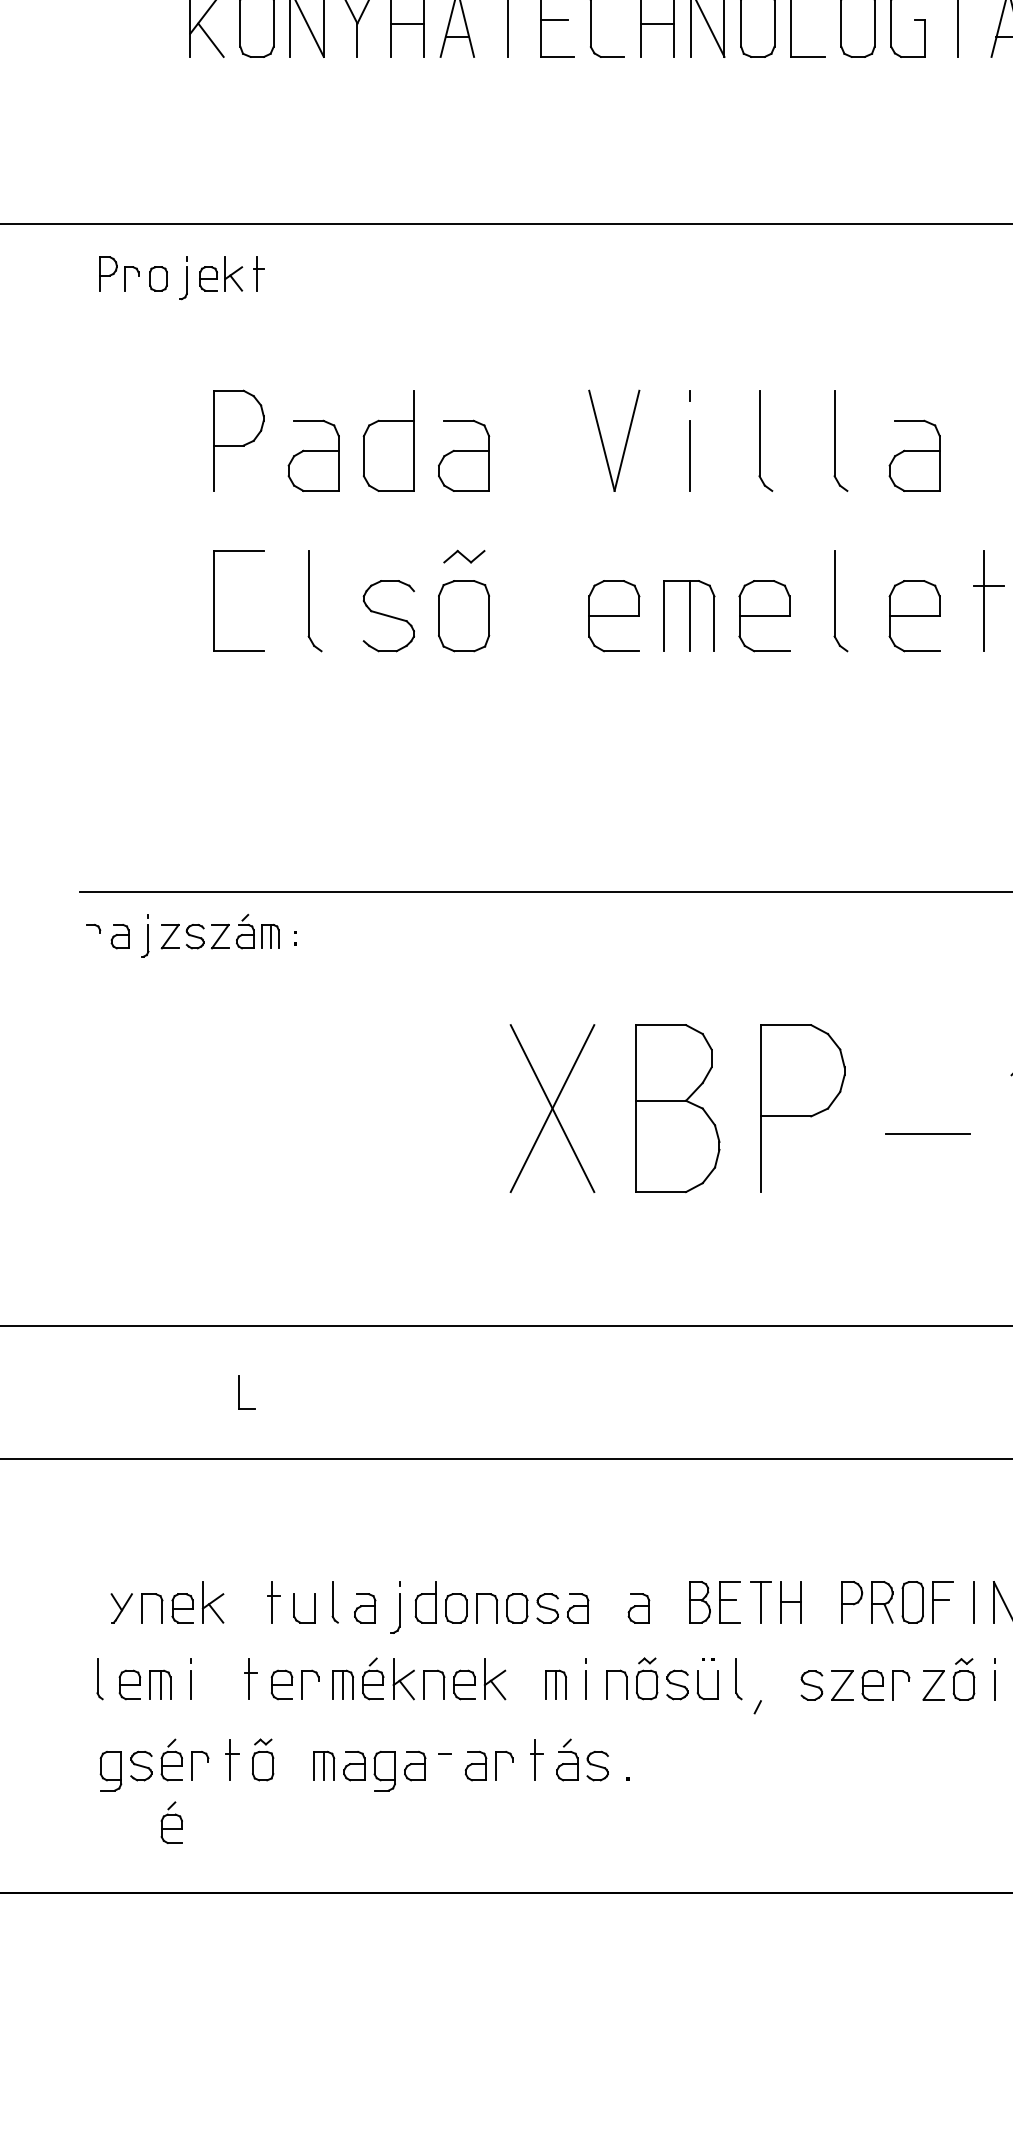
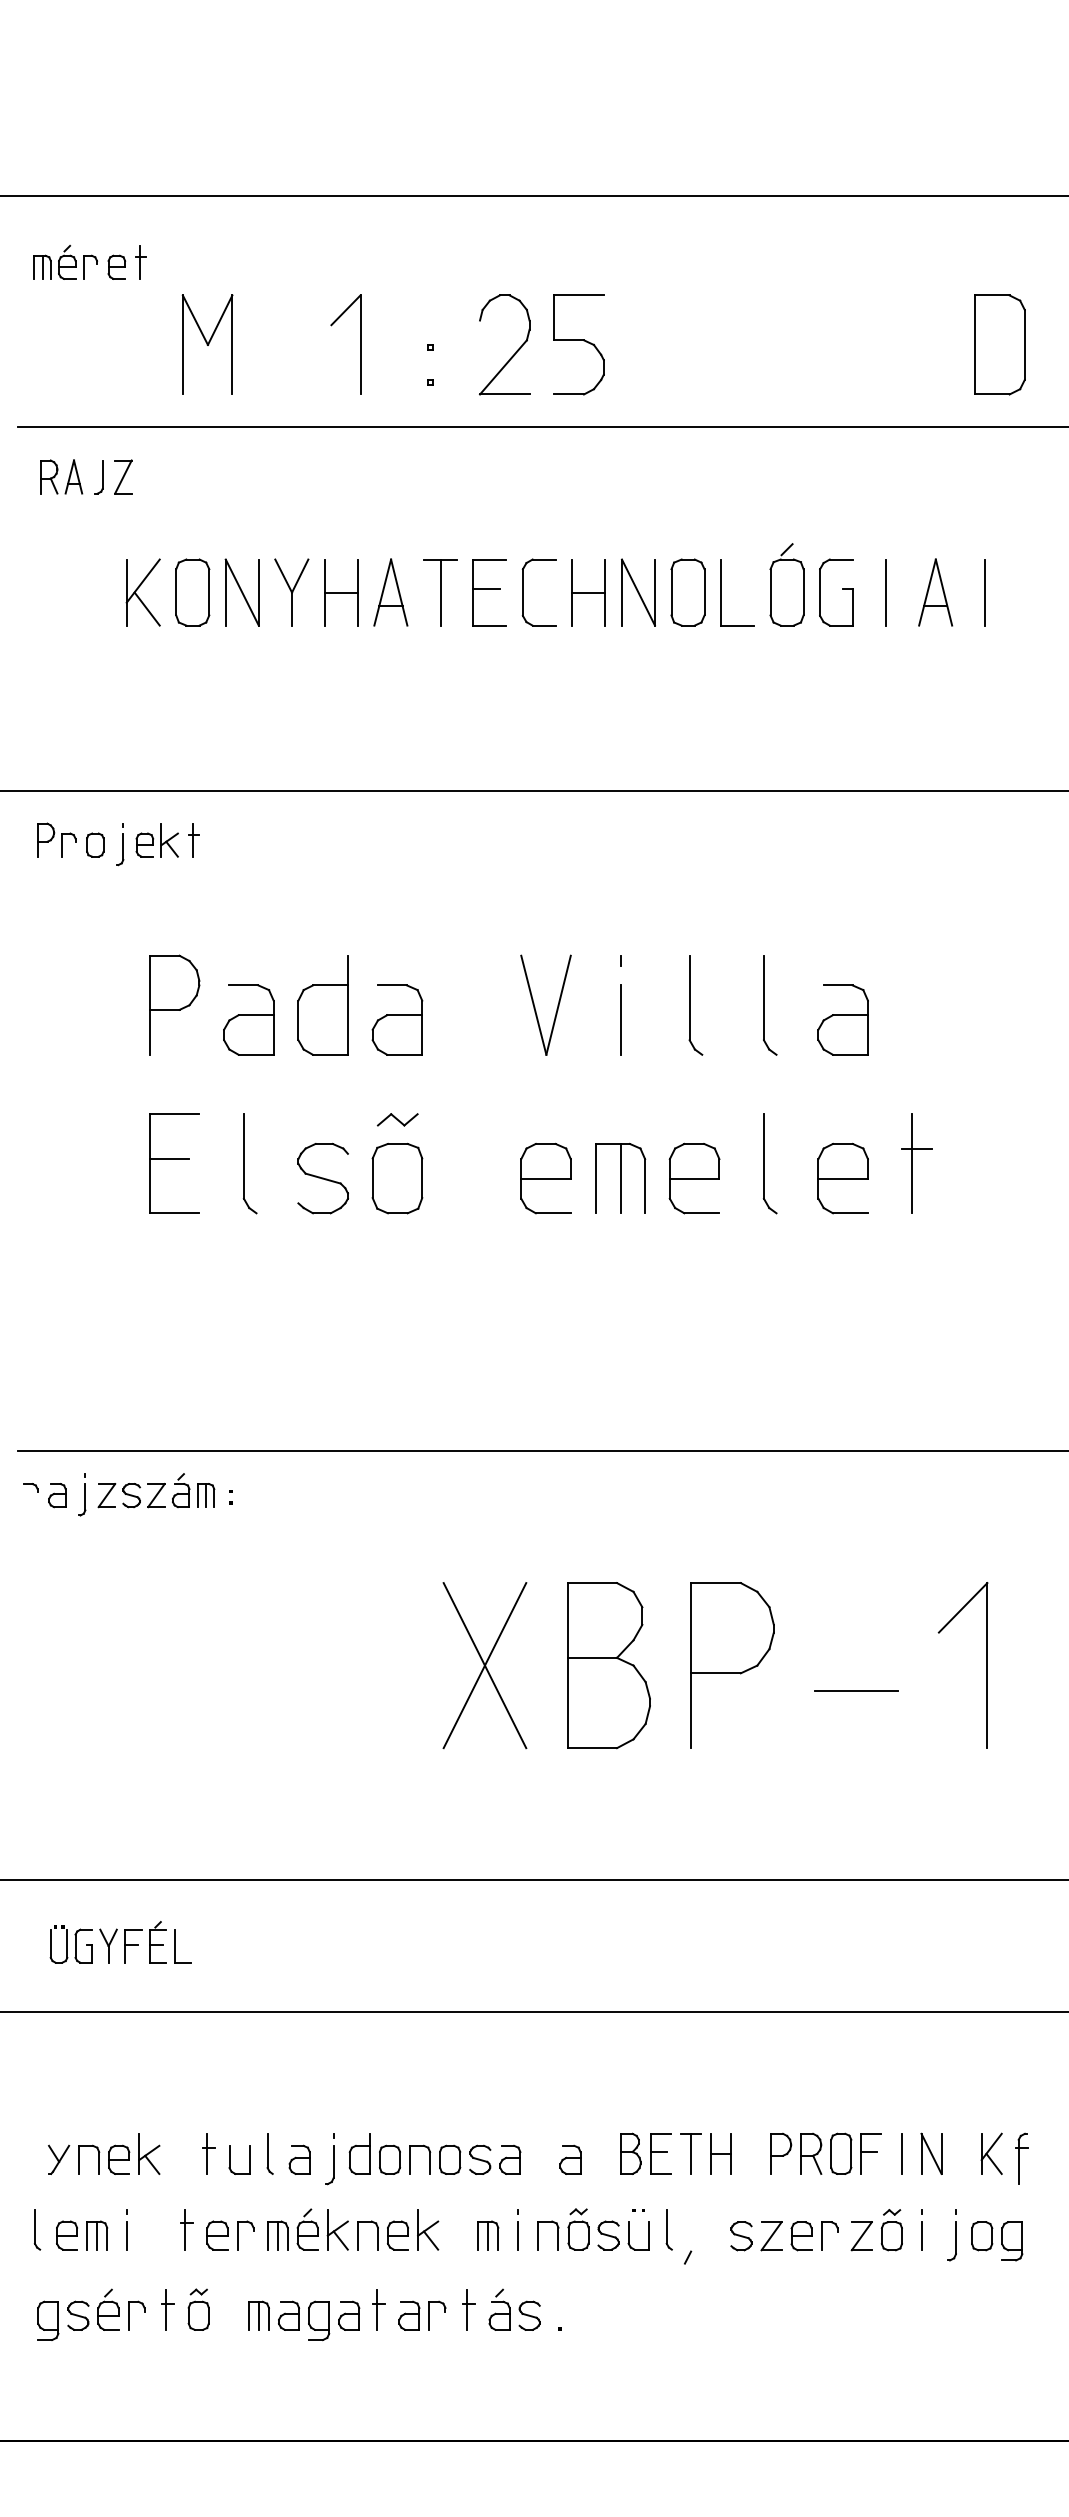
line: (233, 596) -> (169, 1159), added
part: (170, 1388) -> (107, 1942), added
line: (443, 1759) -> (377, 2309), added
part: (171, 1822) -> (108, 2371), removed

